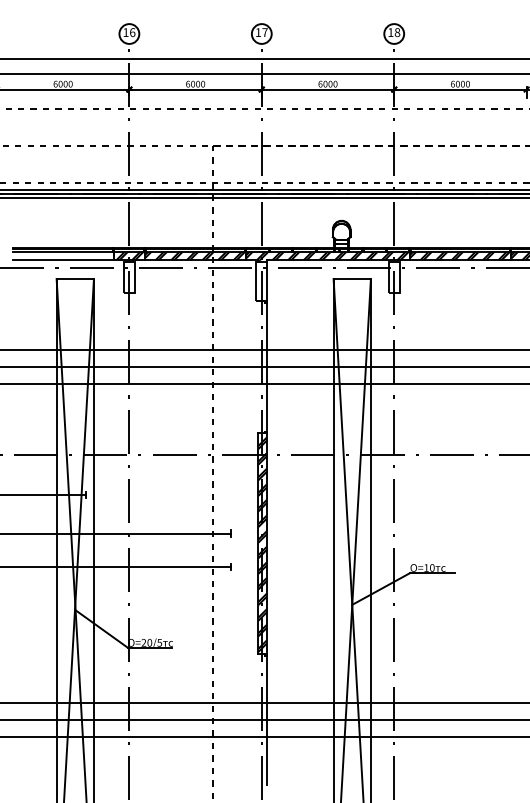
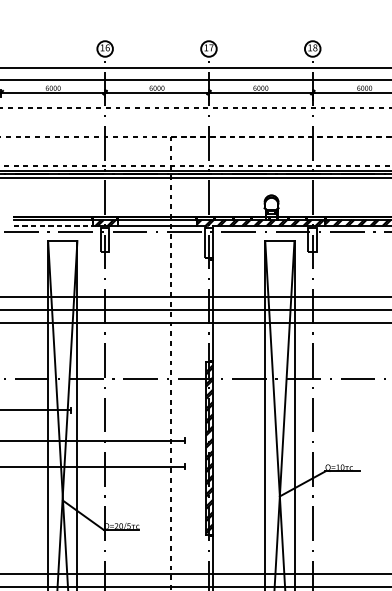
hatch: (195, 255) -> (156, 222), removed
line: (63, 260) -> (53, 226), solid -> dashed

